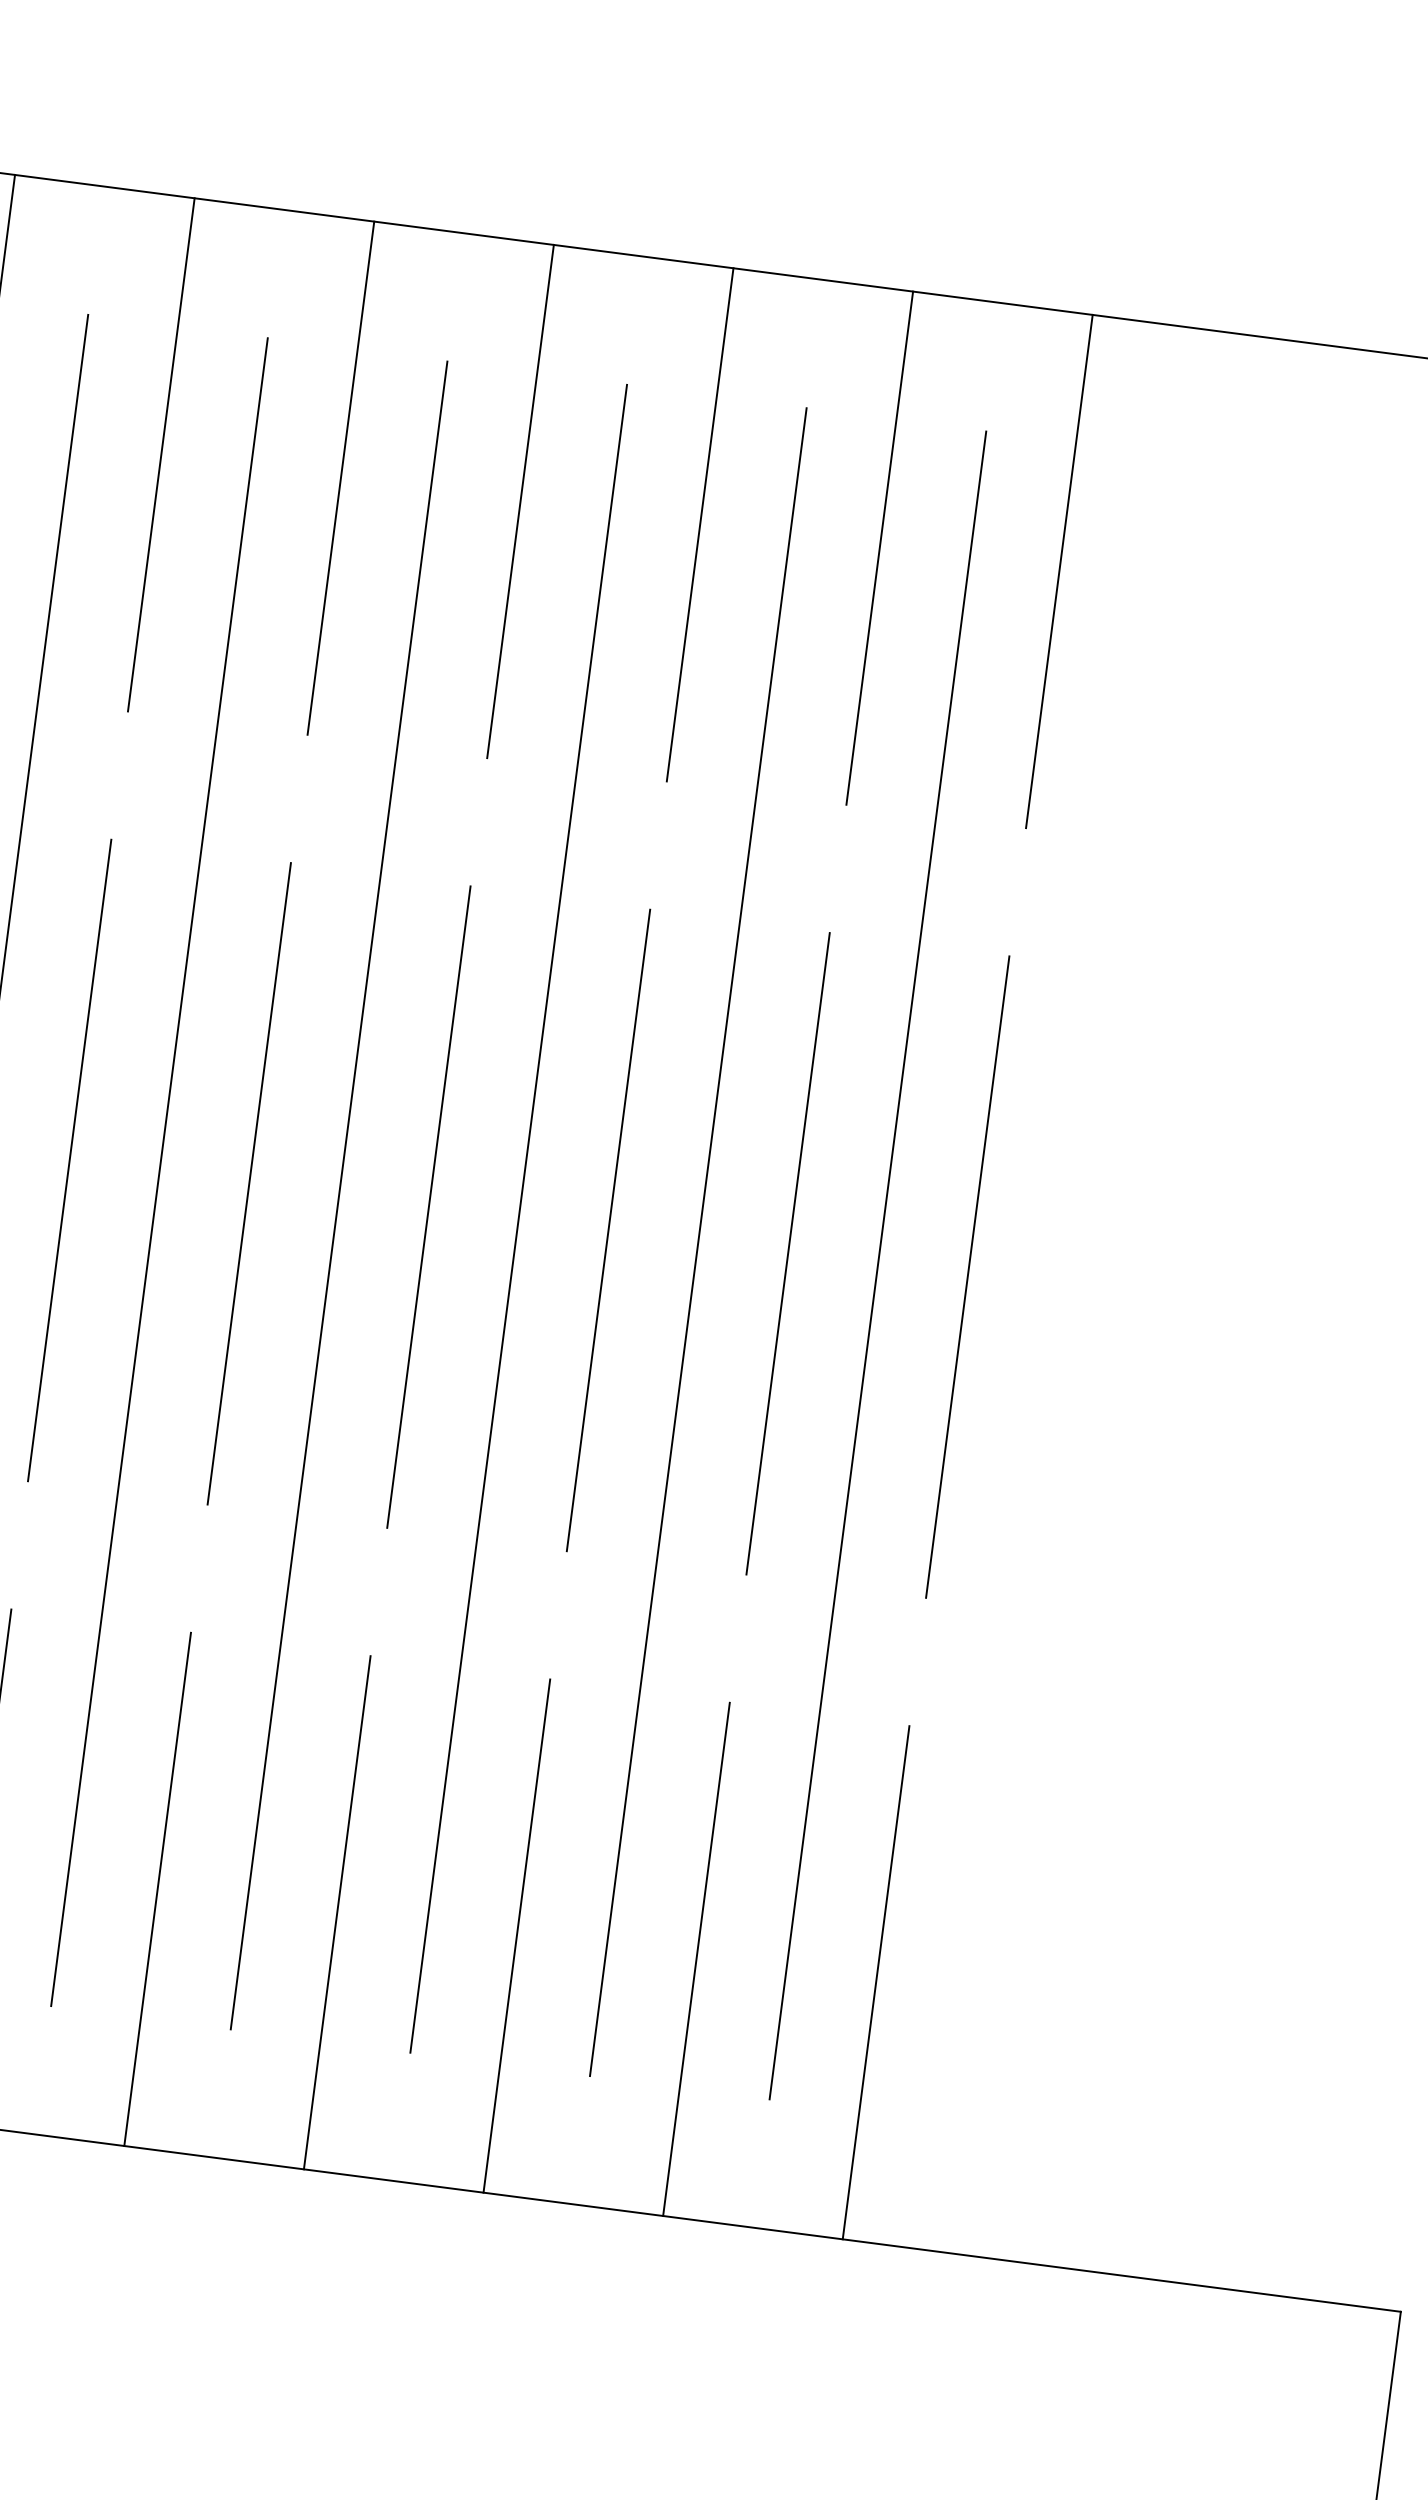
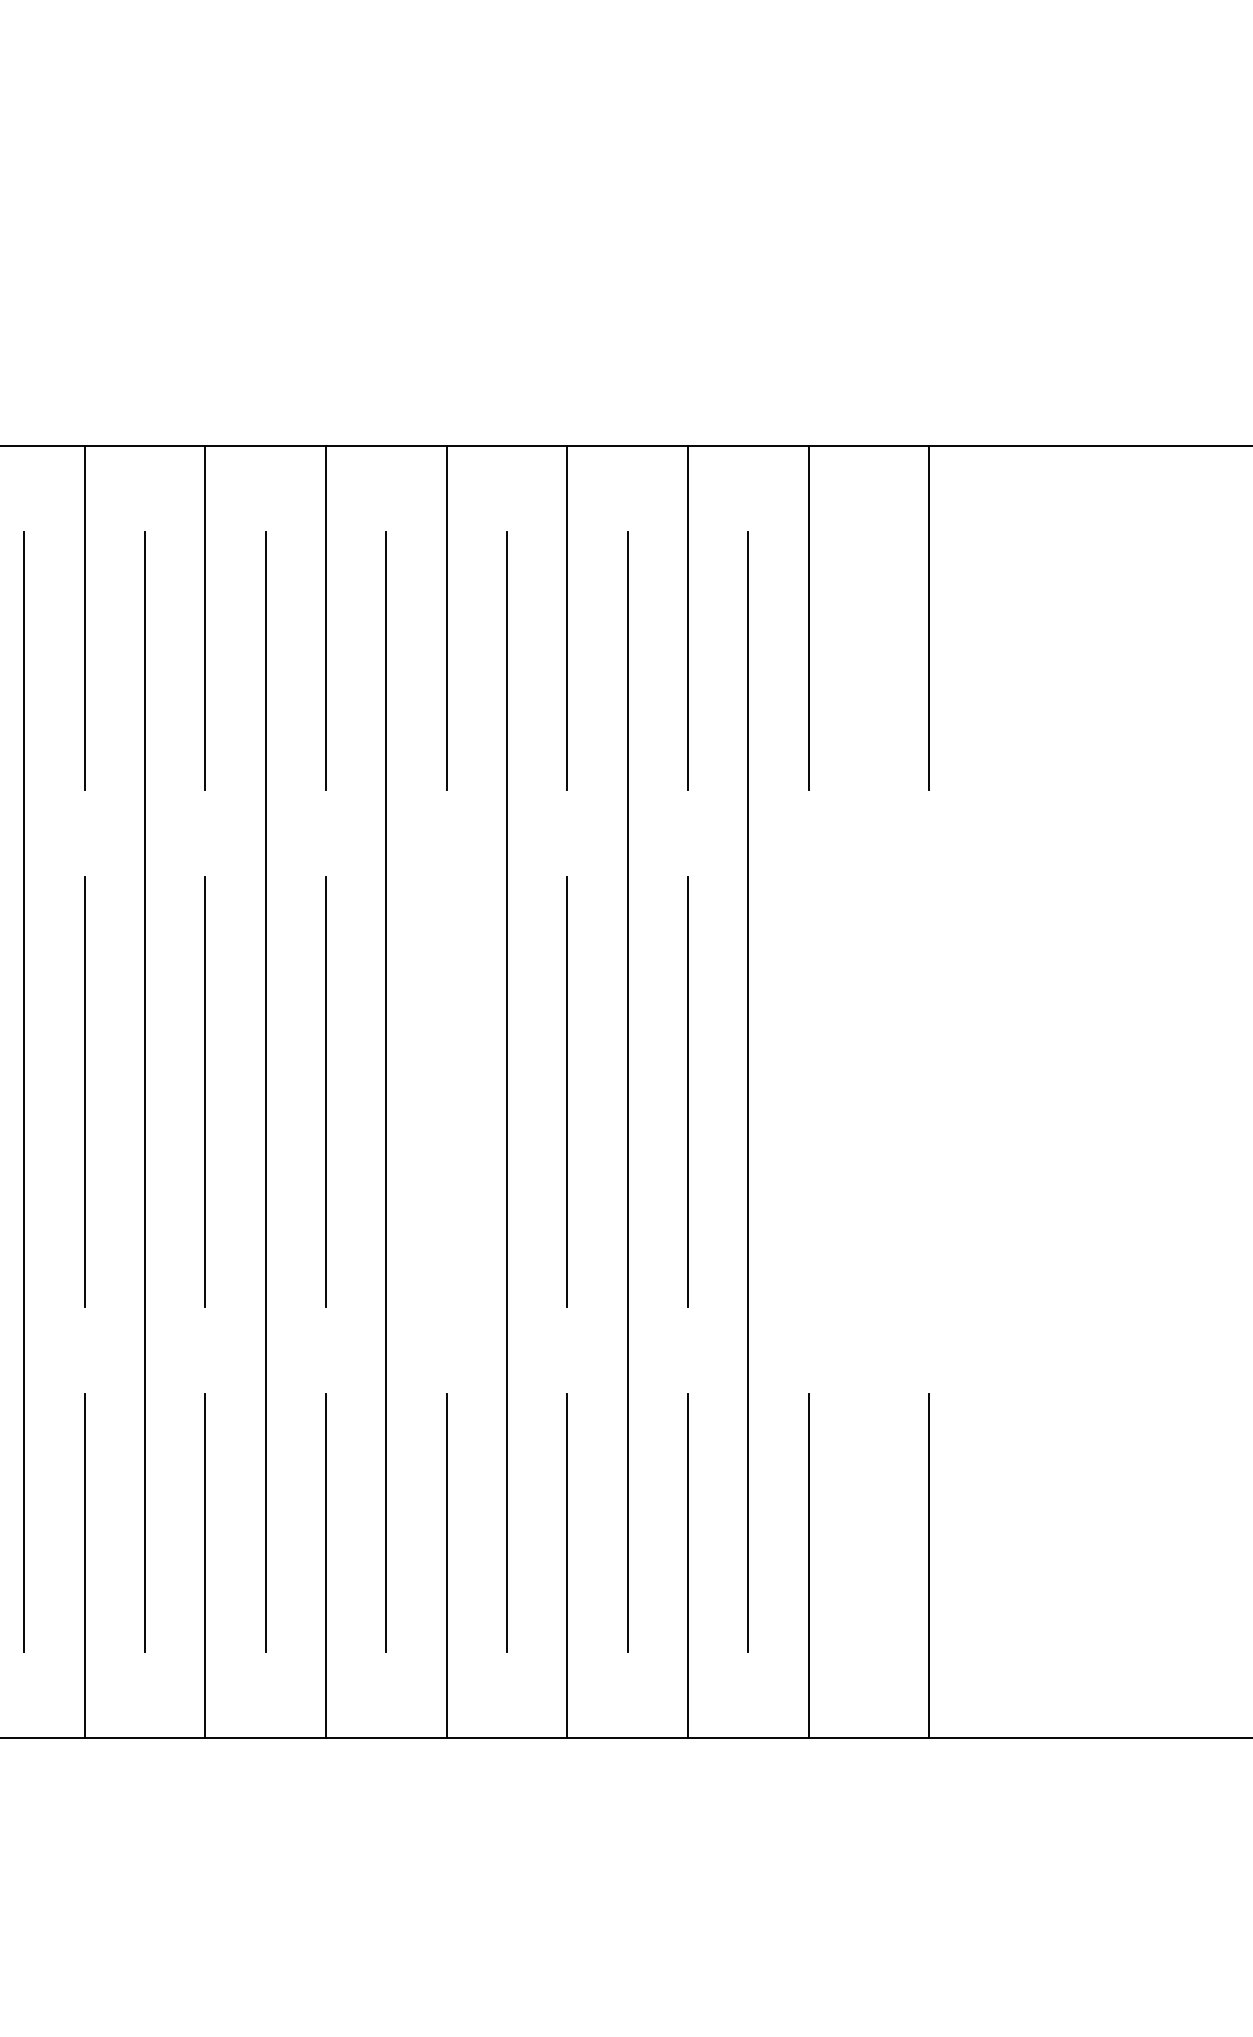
line: (249, 1183) -> (446, 1091), removed
line: (788, 1253) -> (808, 1091), removed
line: (877, 1264) -> (868, 1091), removed
line: (968, 1276) -> (929, 1091), removed

